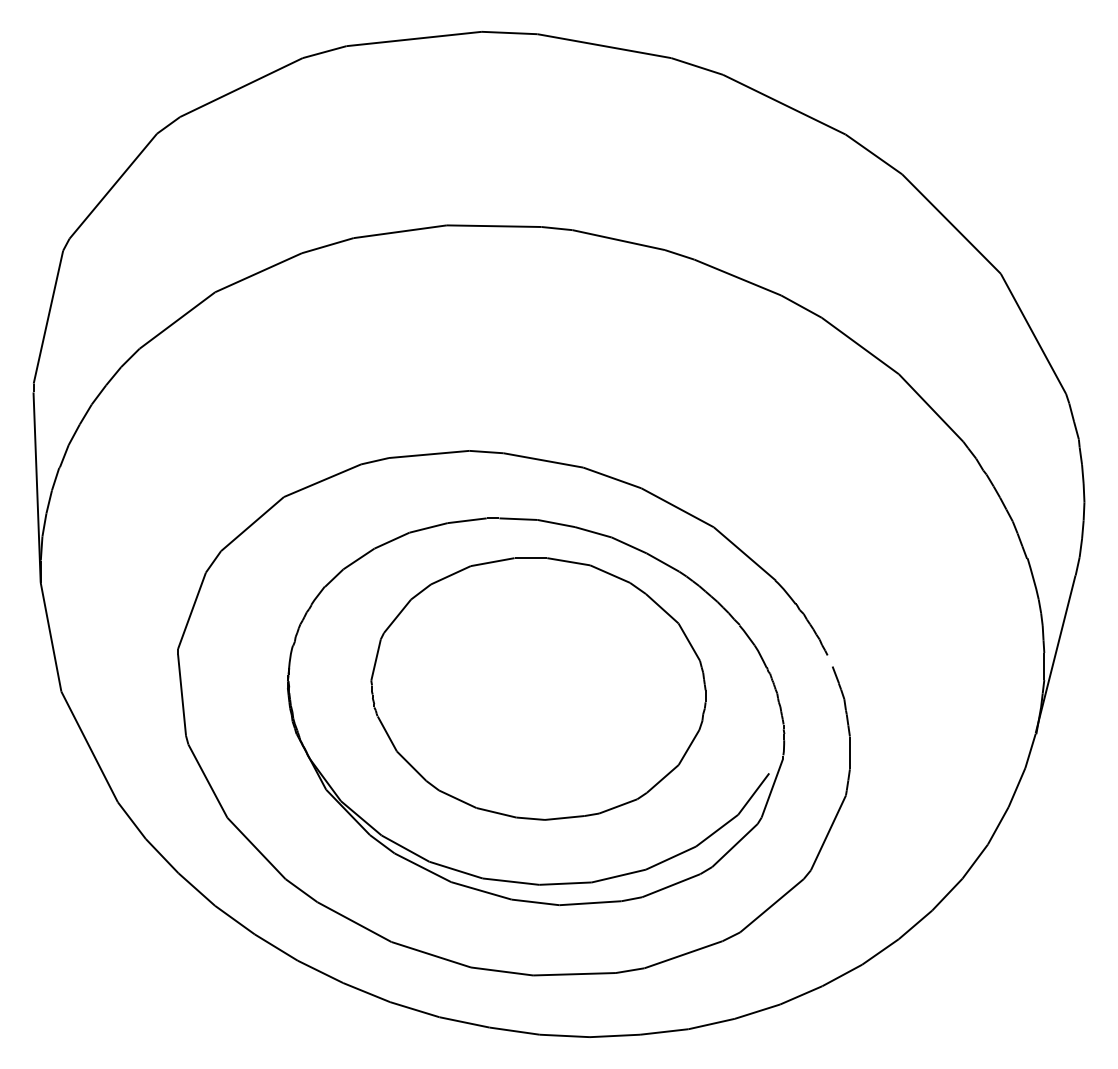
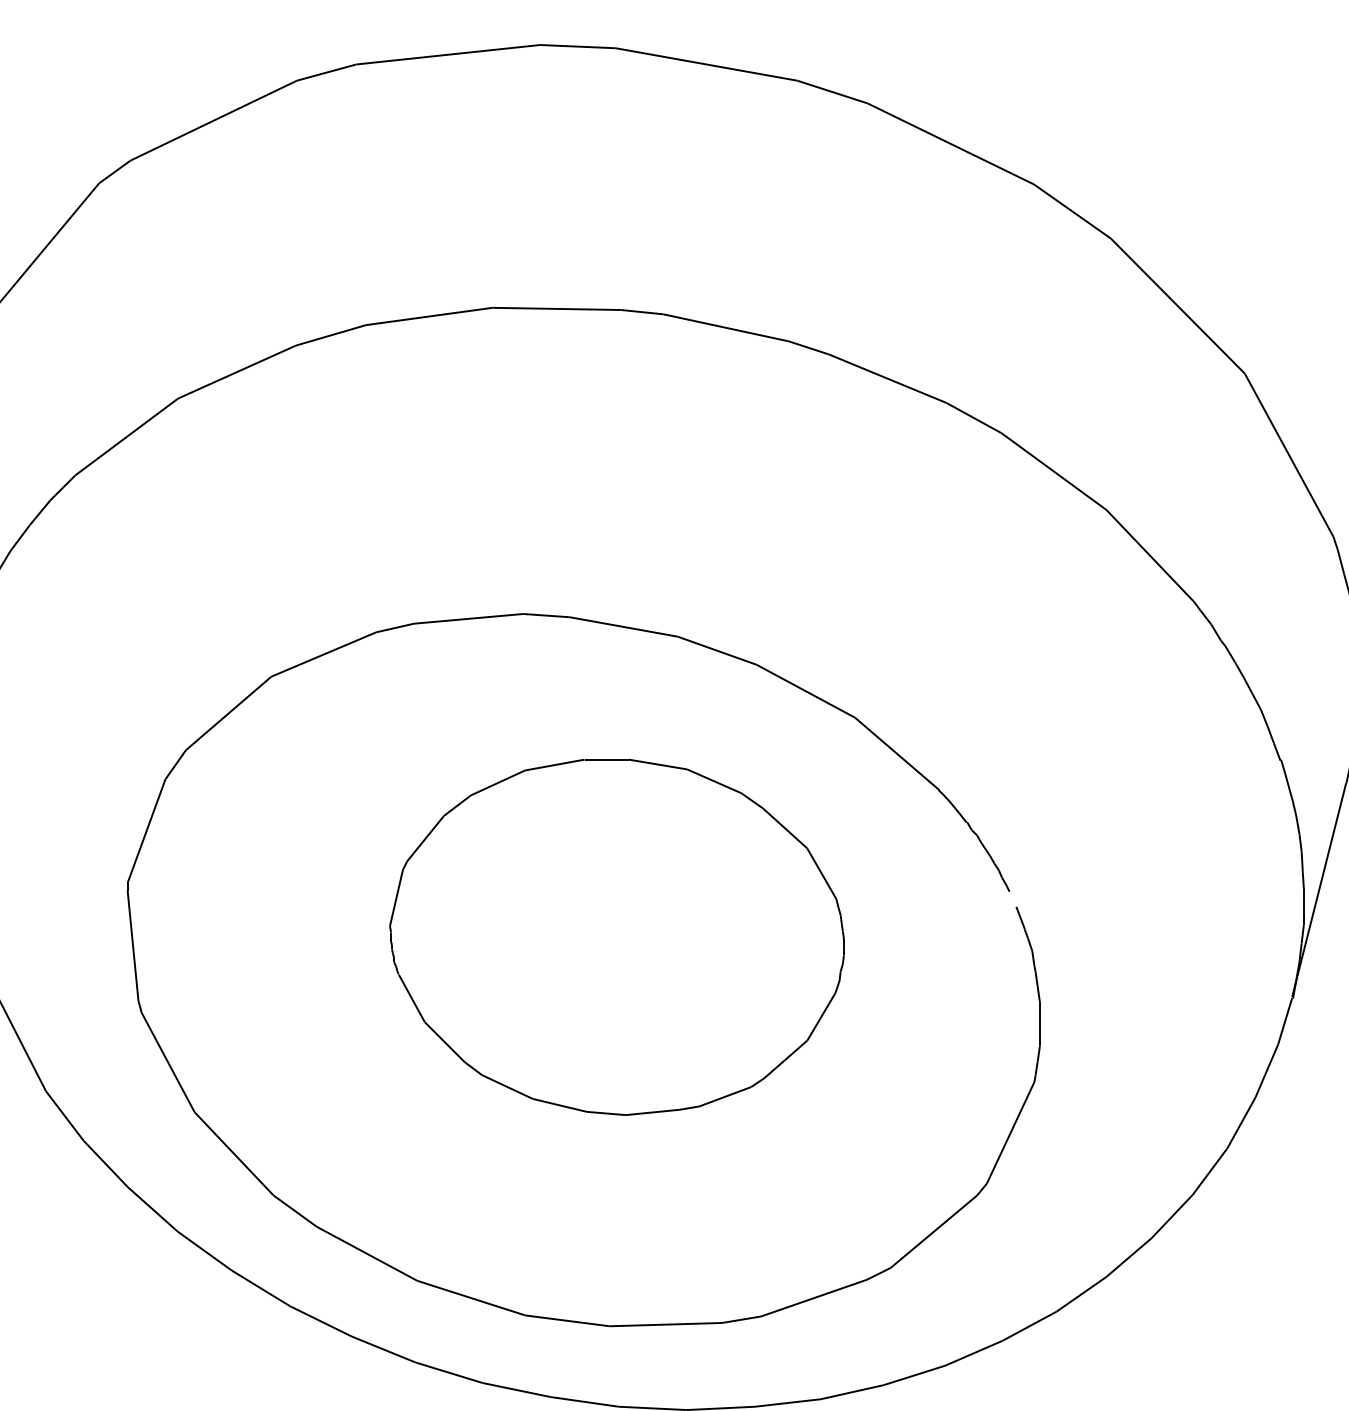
part: (536, 711) -> (614, 967), removed

